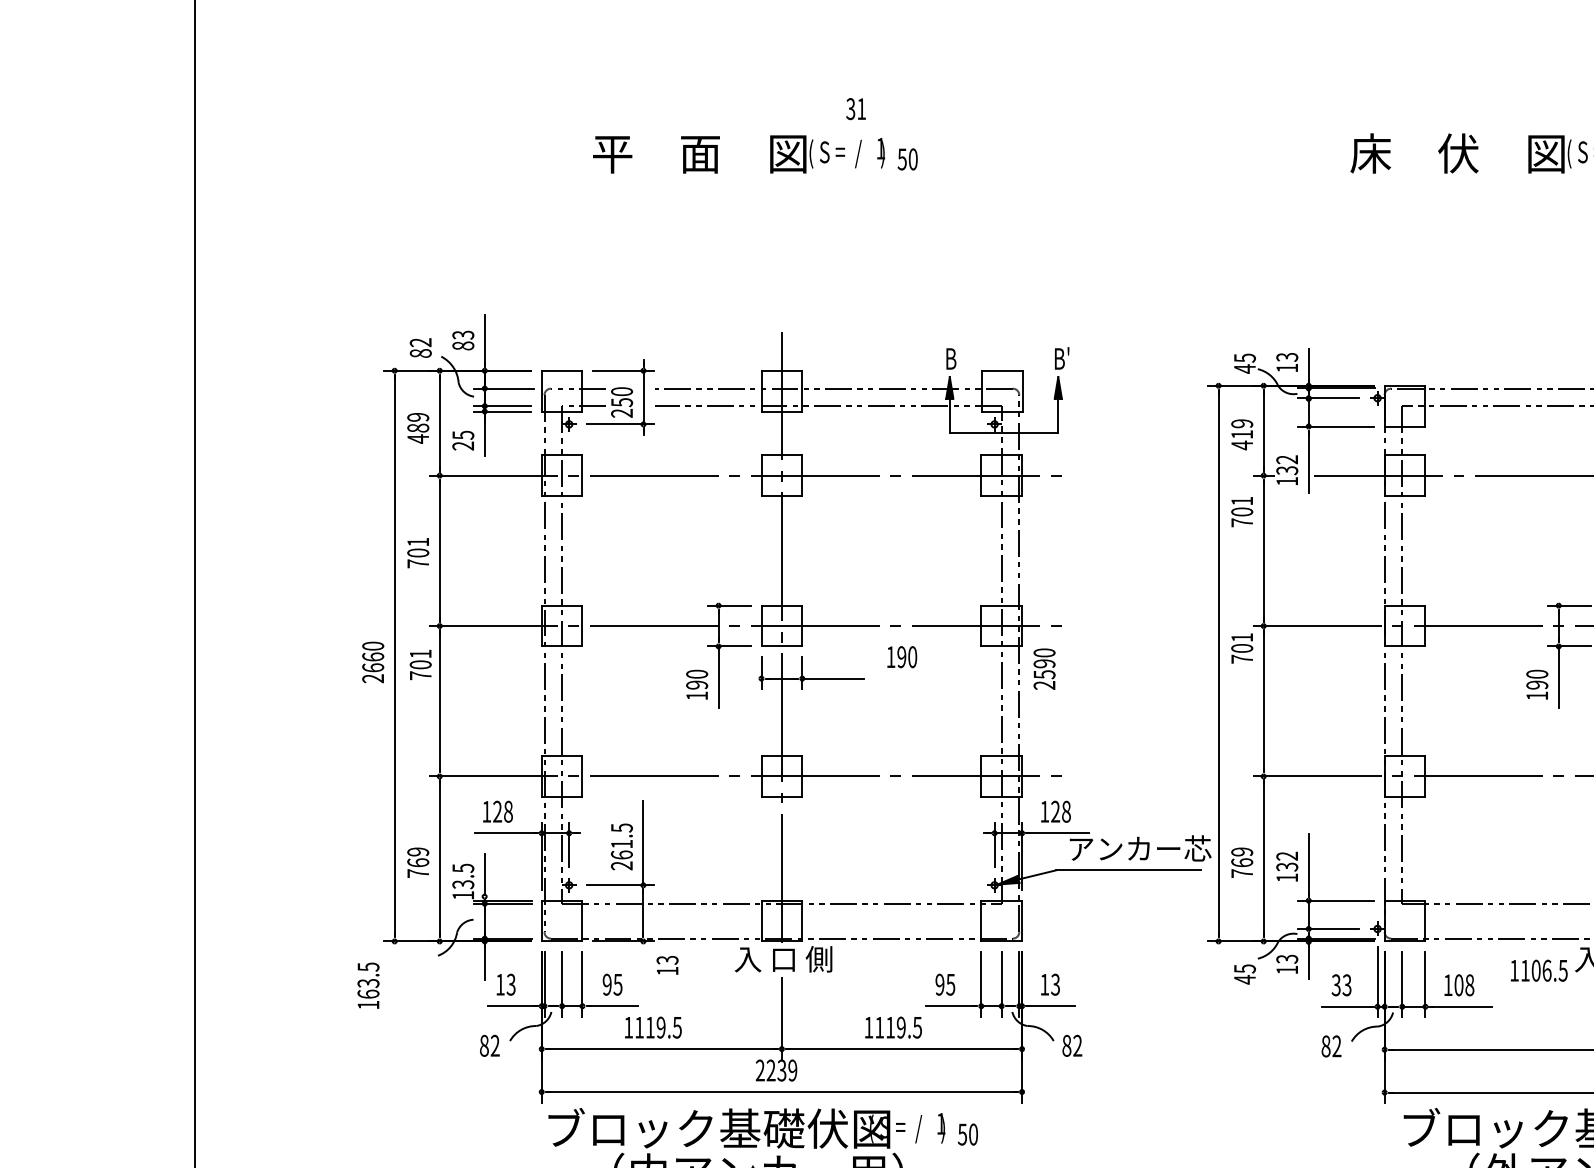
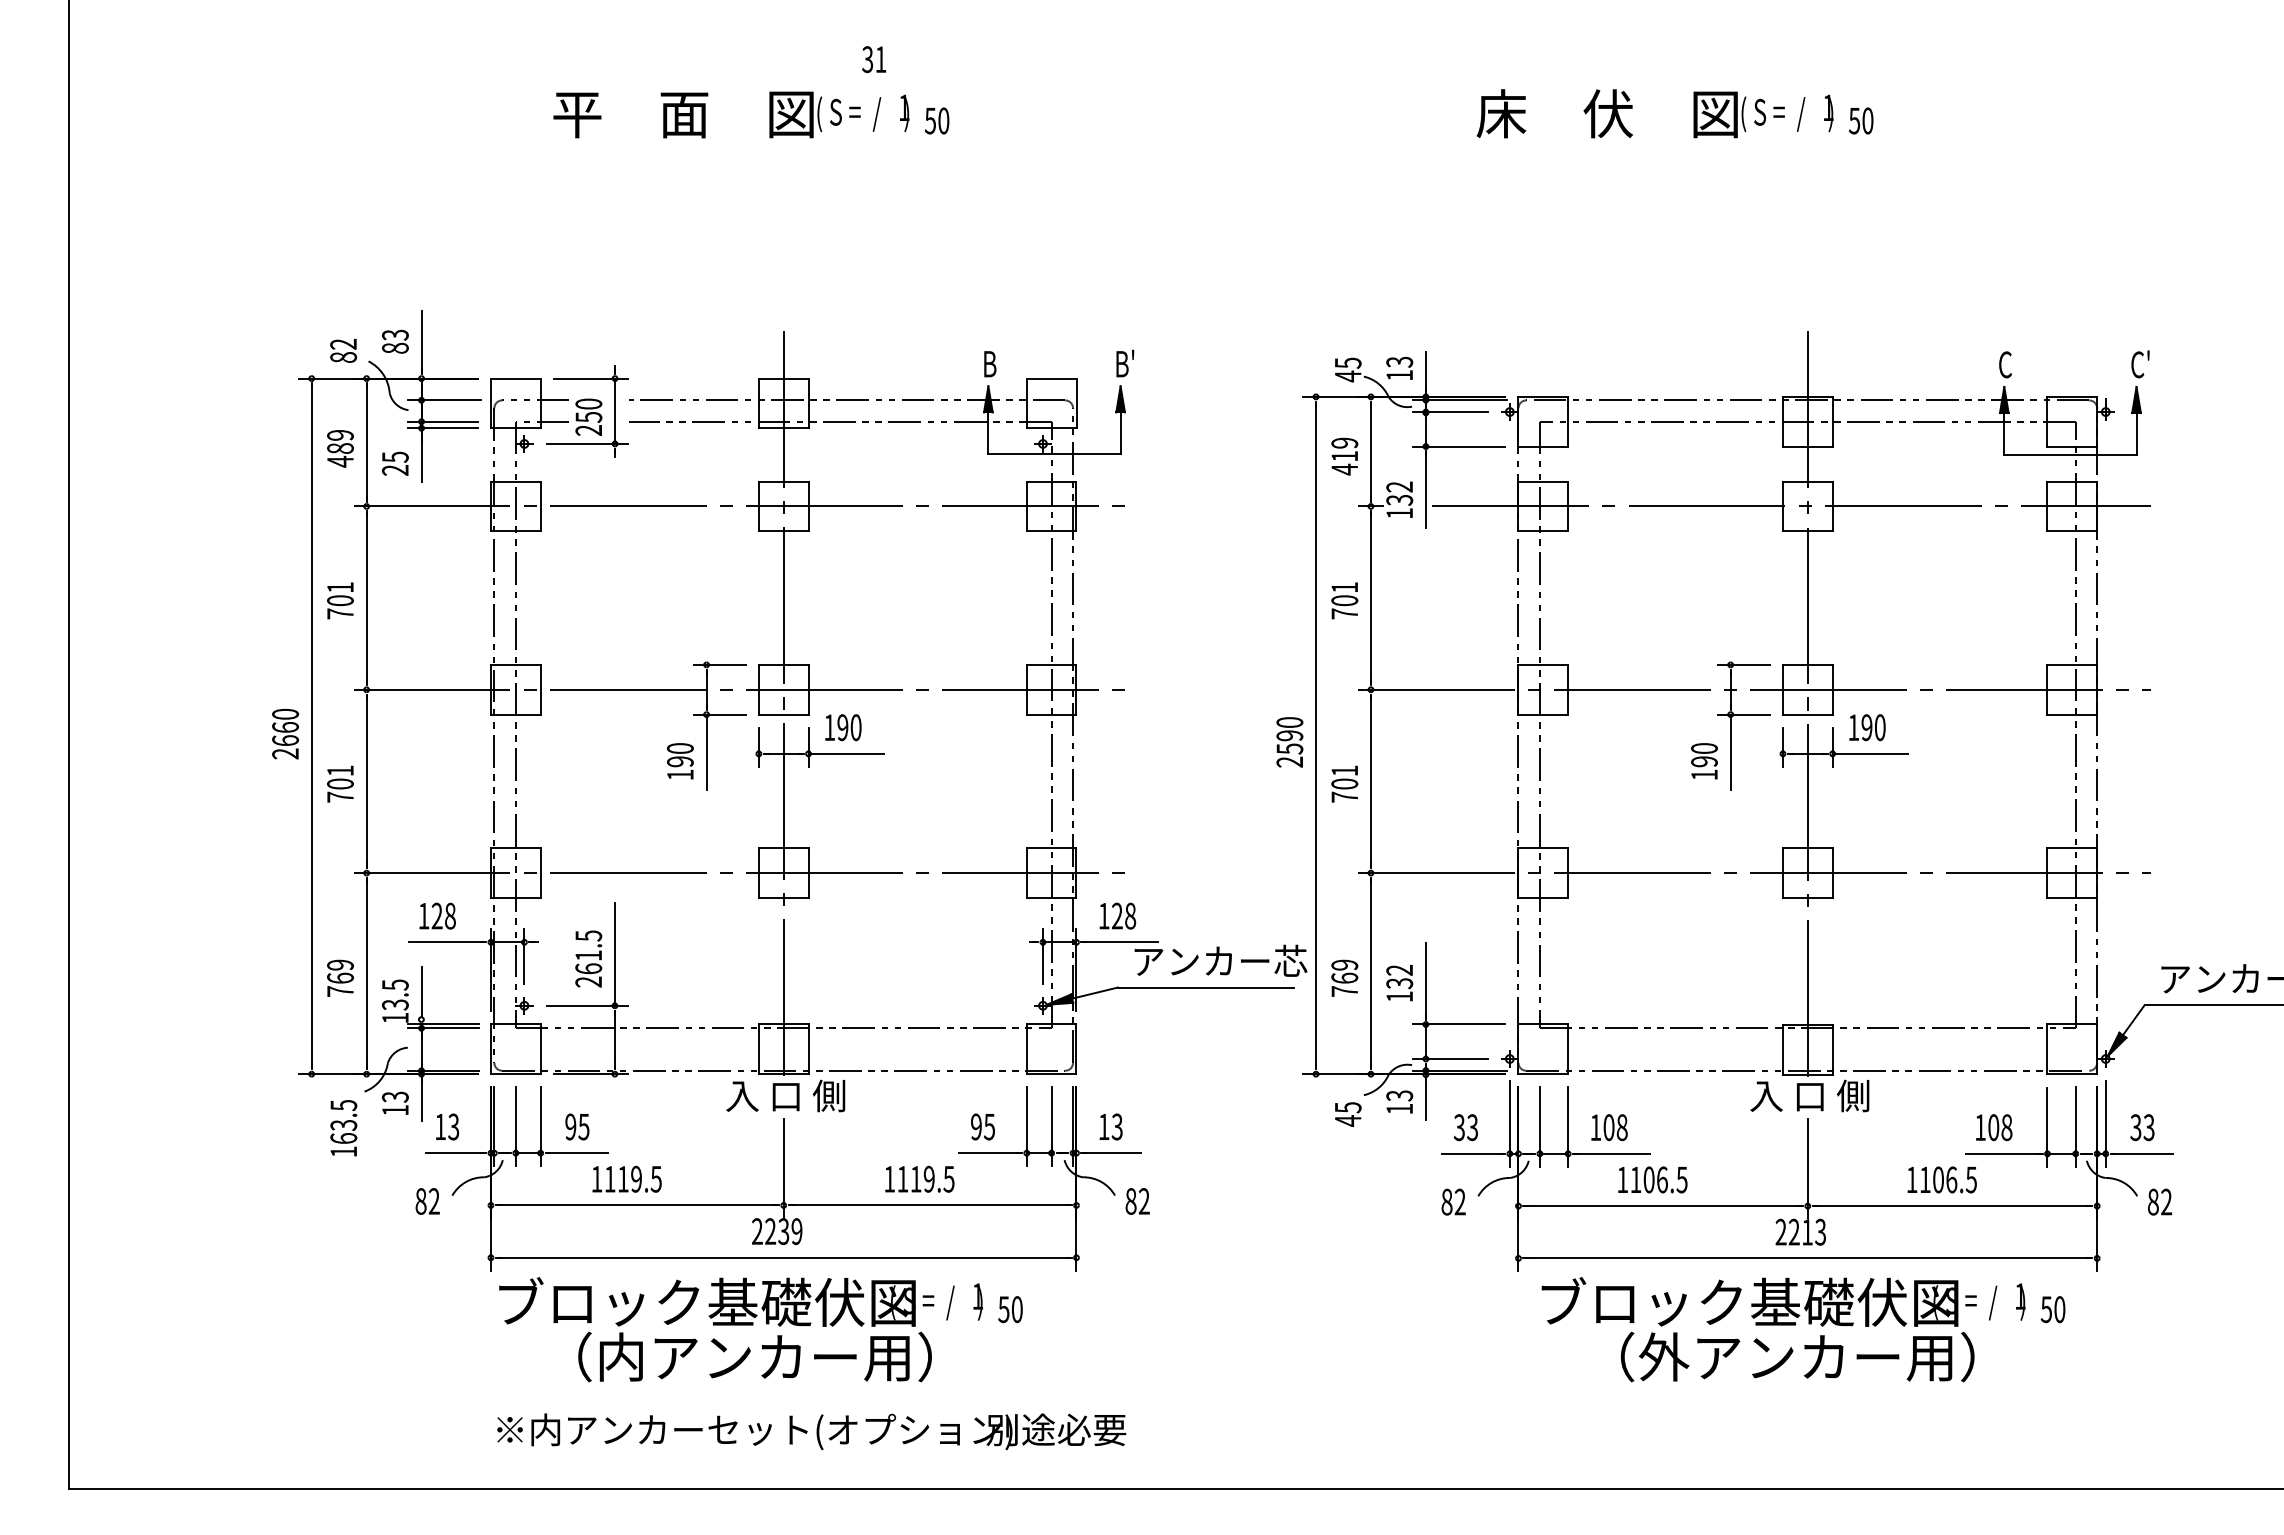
text: (1241, 511) -> (1344, 600), moved
text: (1241, 647) -> (1344, 783), moved
text: (902, 657) -> (843, 727), moved
text: (420, 664) -> (340, 783), moved
text: (1044, 669) -> (1289, 742), moved
text: (667, 964) -> (395, 1102), moved
text: (1538, 970) -> (1652, 1179), moved
text: (368, 985) -> (343, 1128), moved

